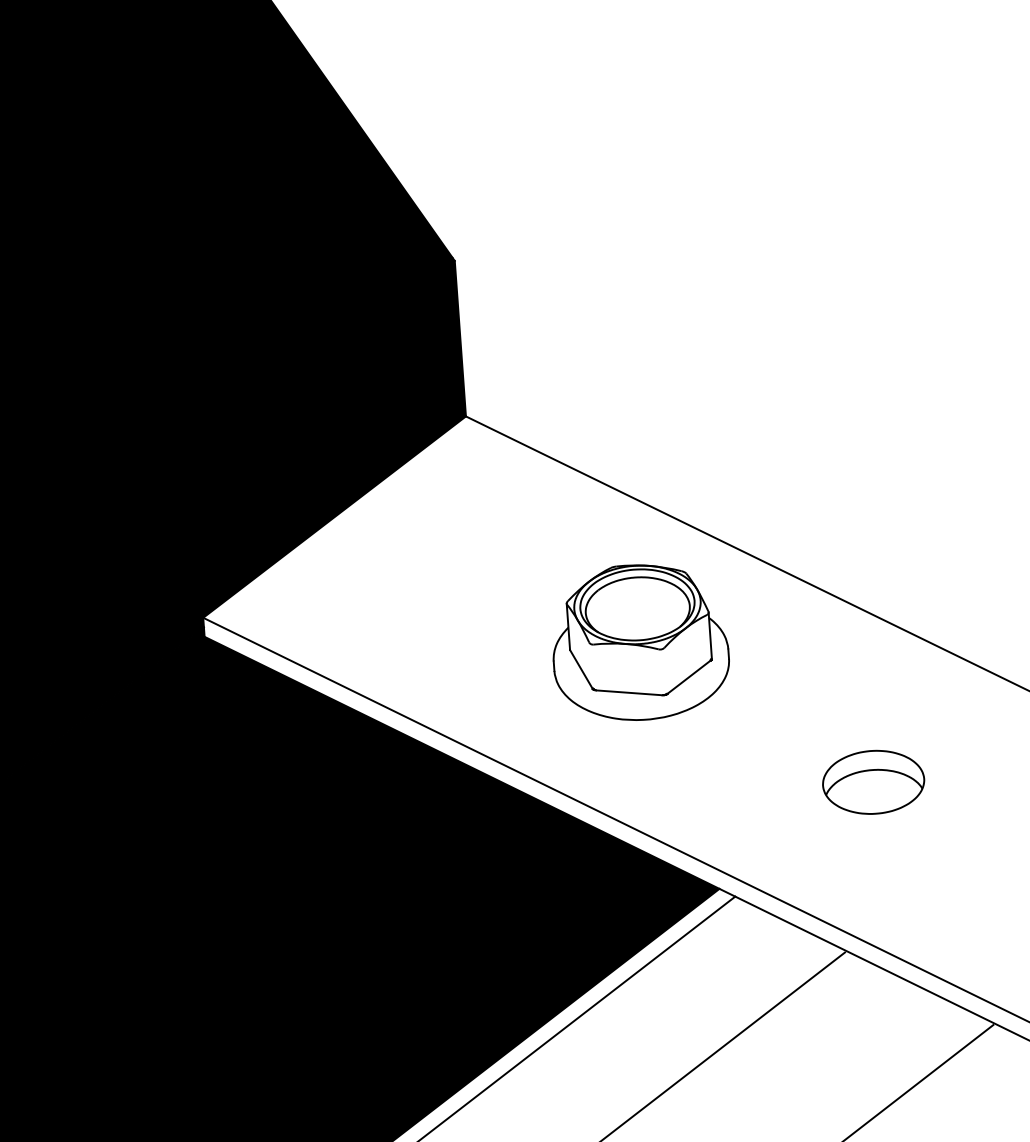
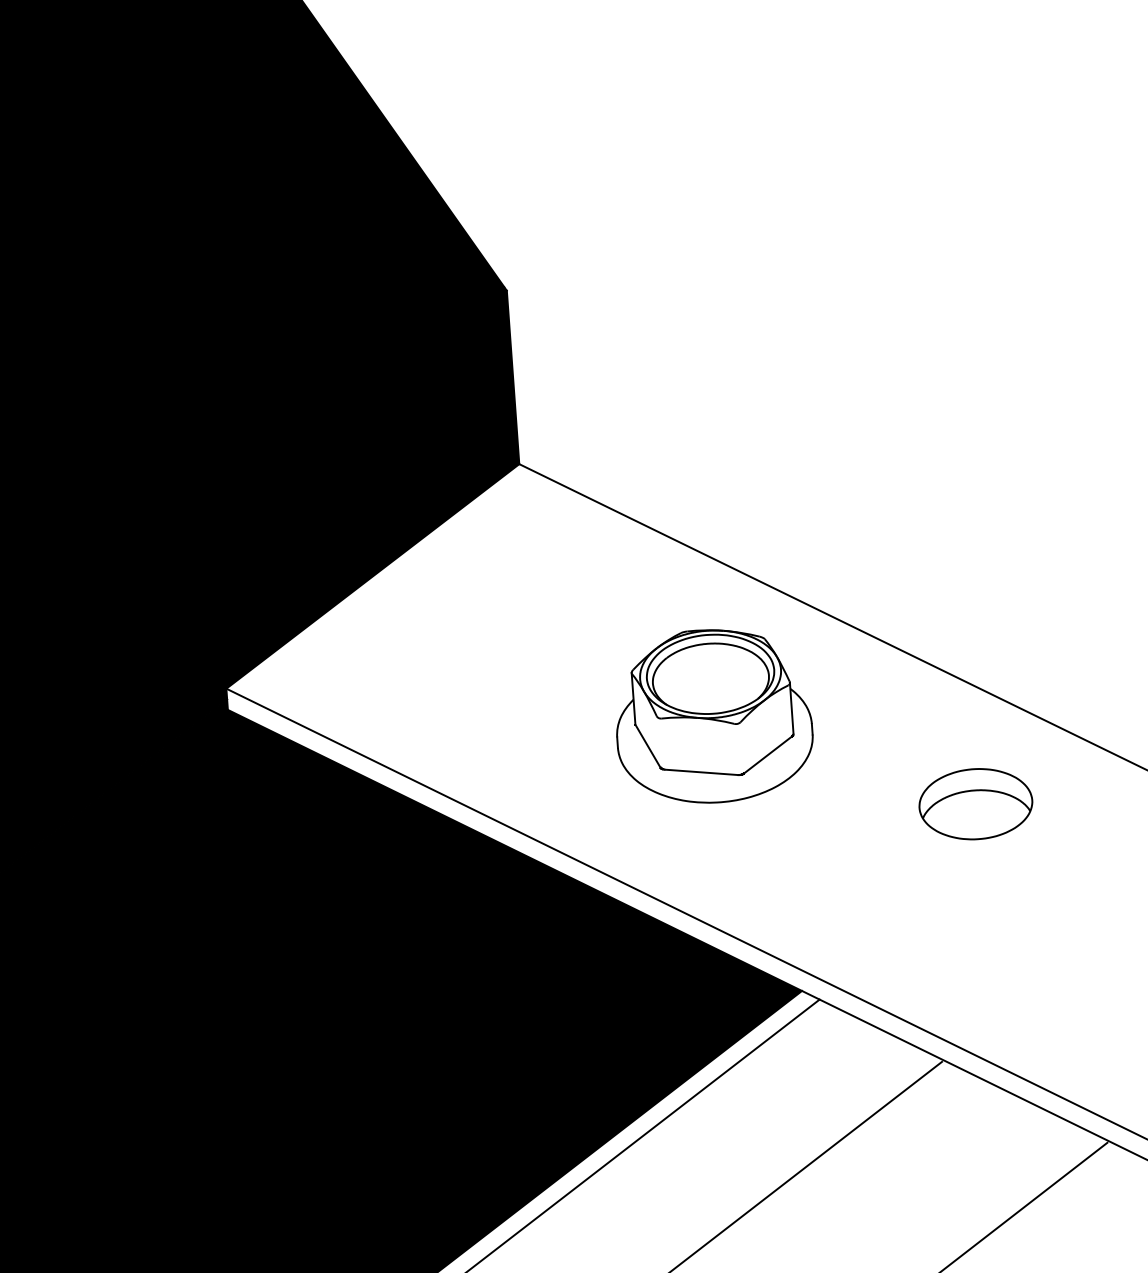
part: (873, 782) -> (975, 804), moved

